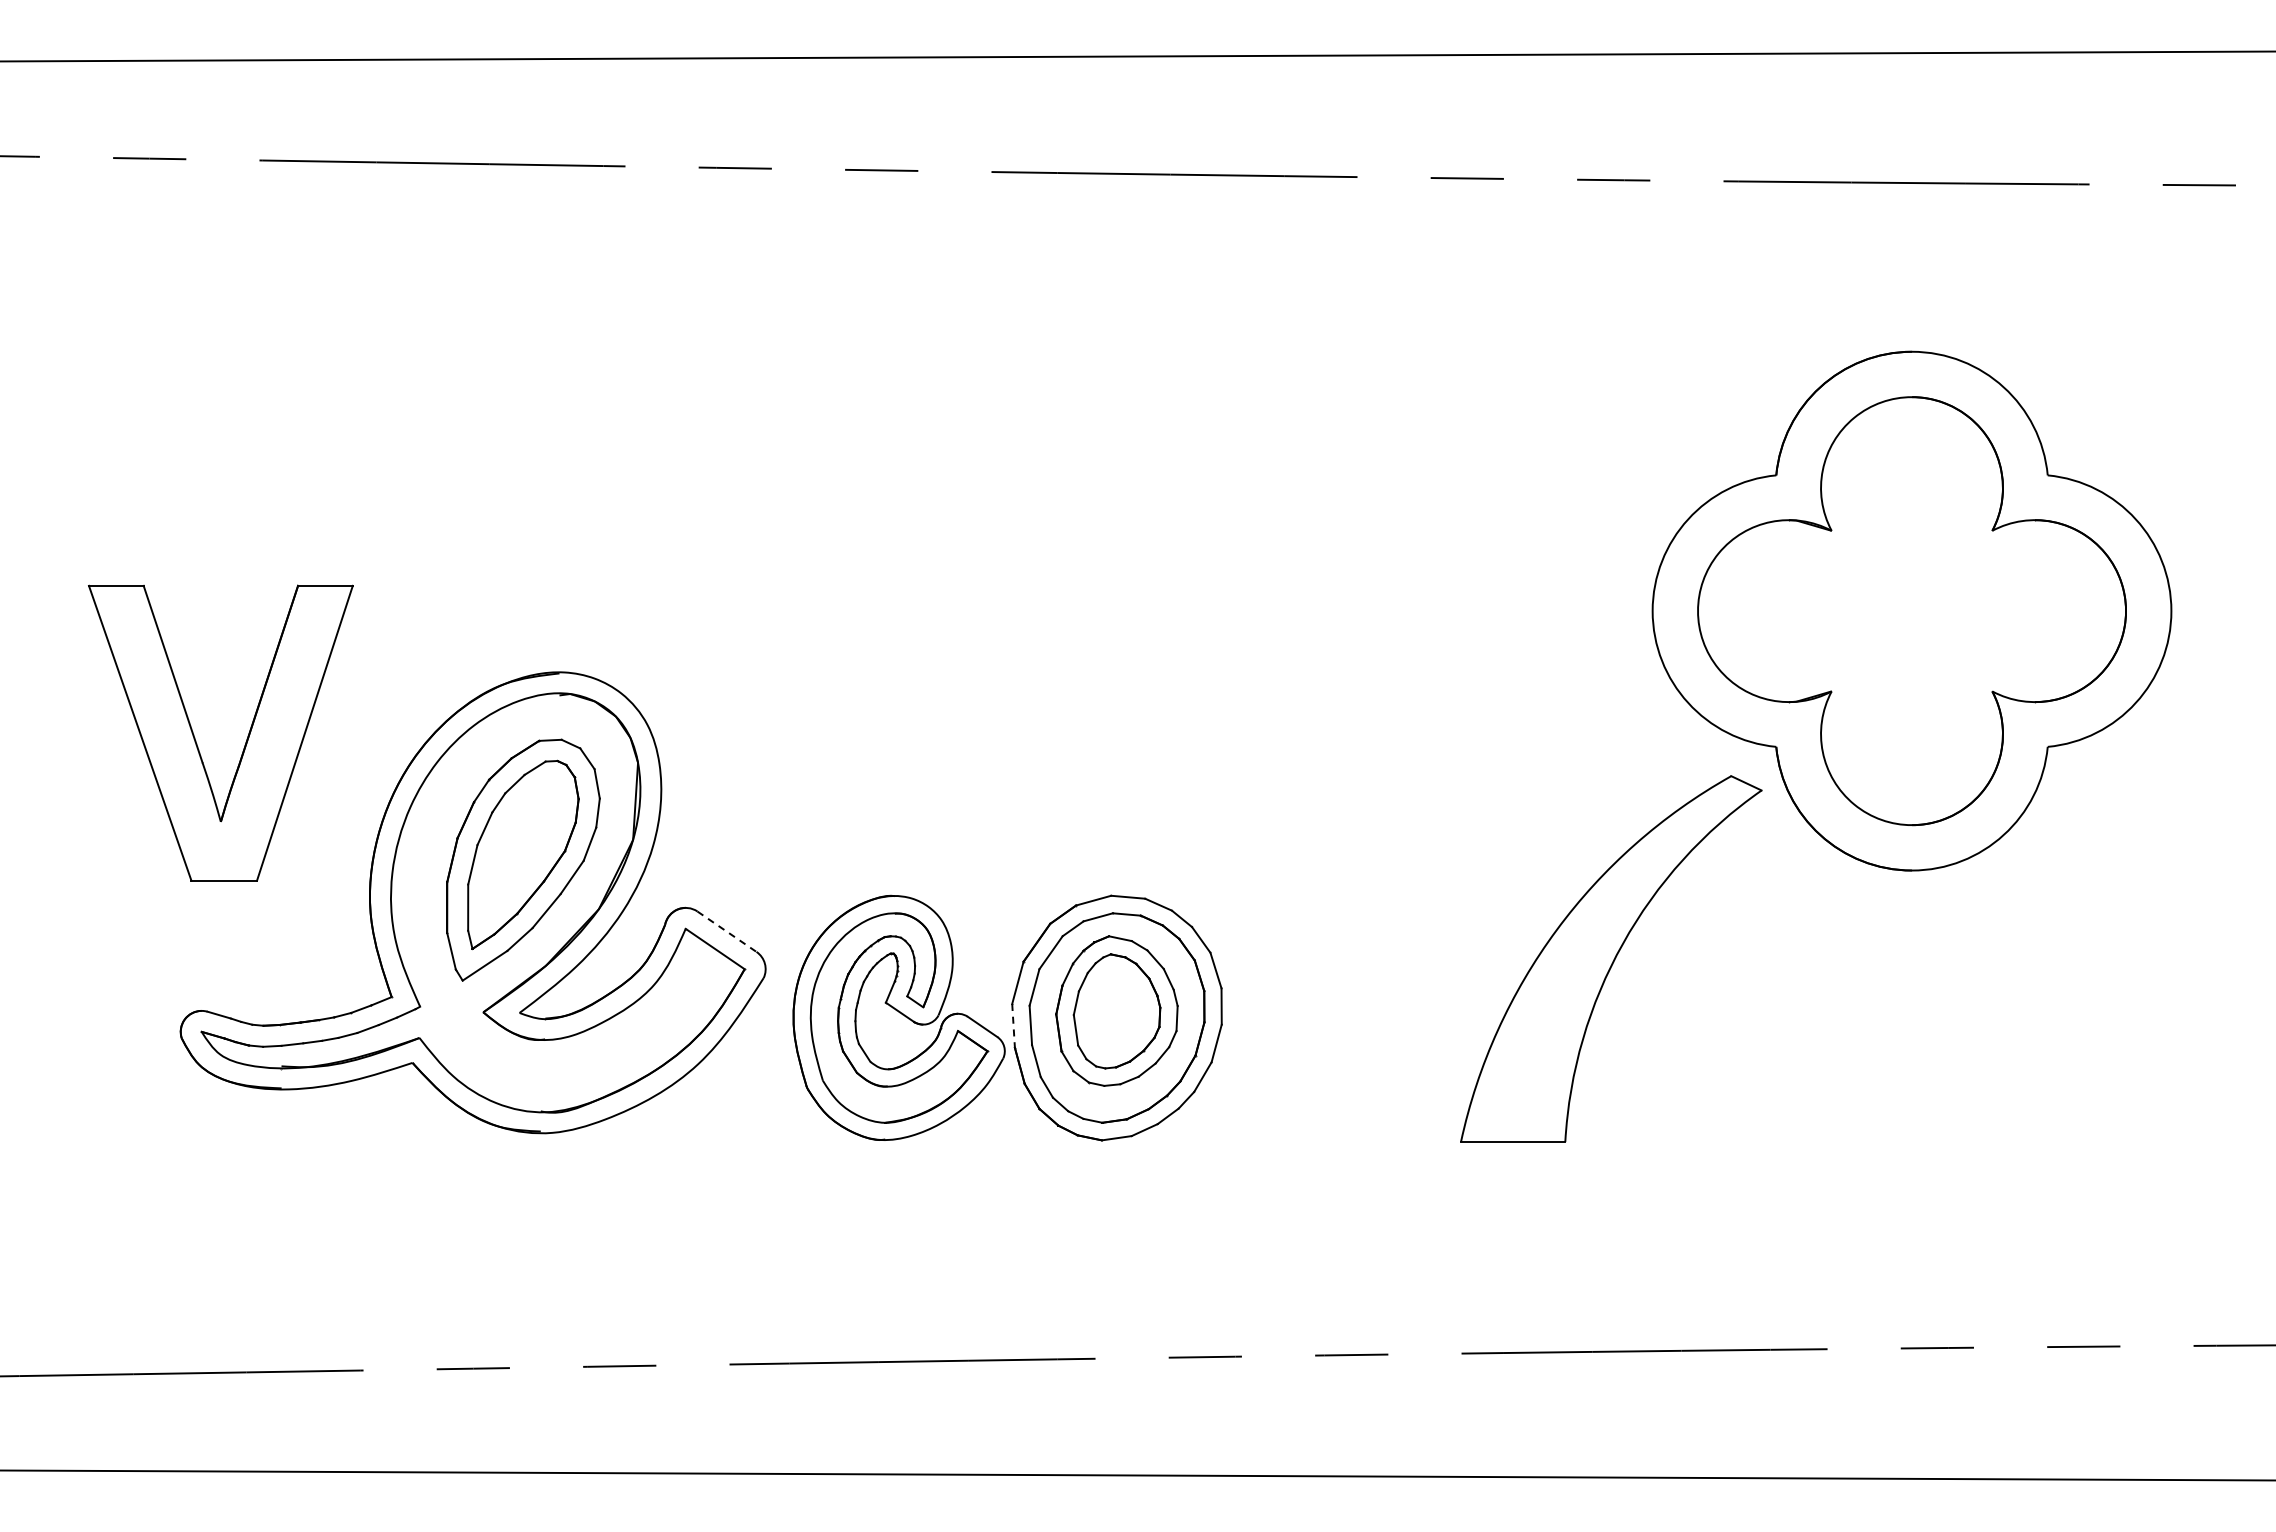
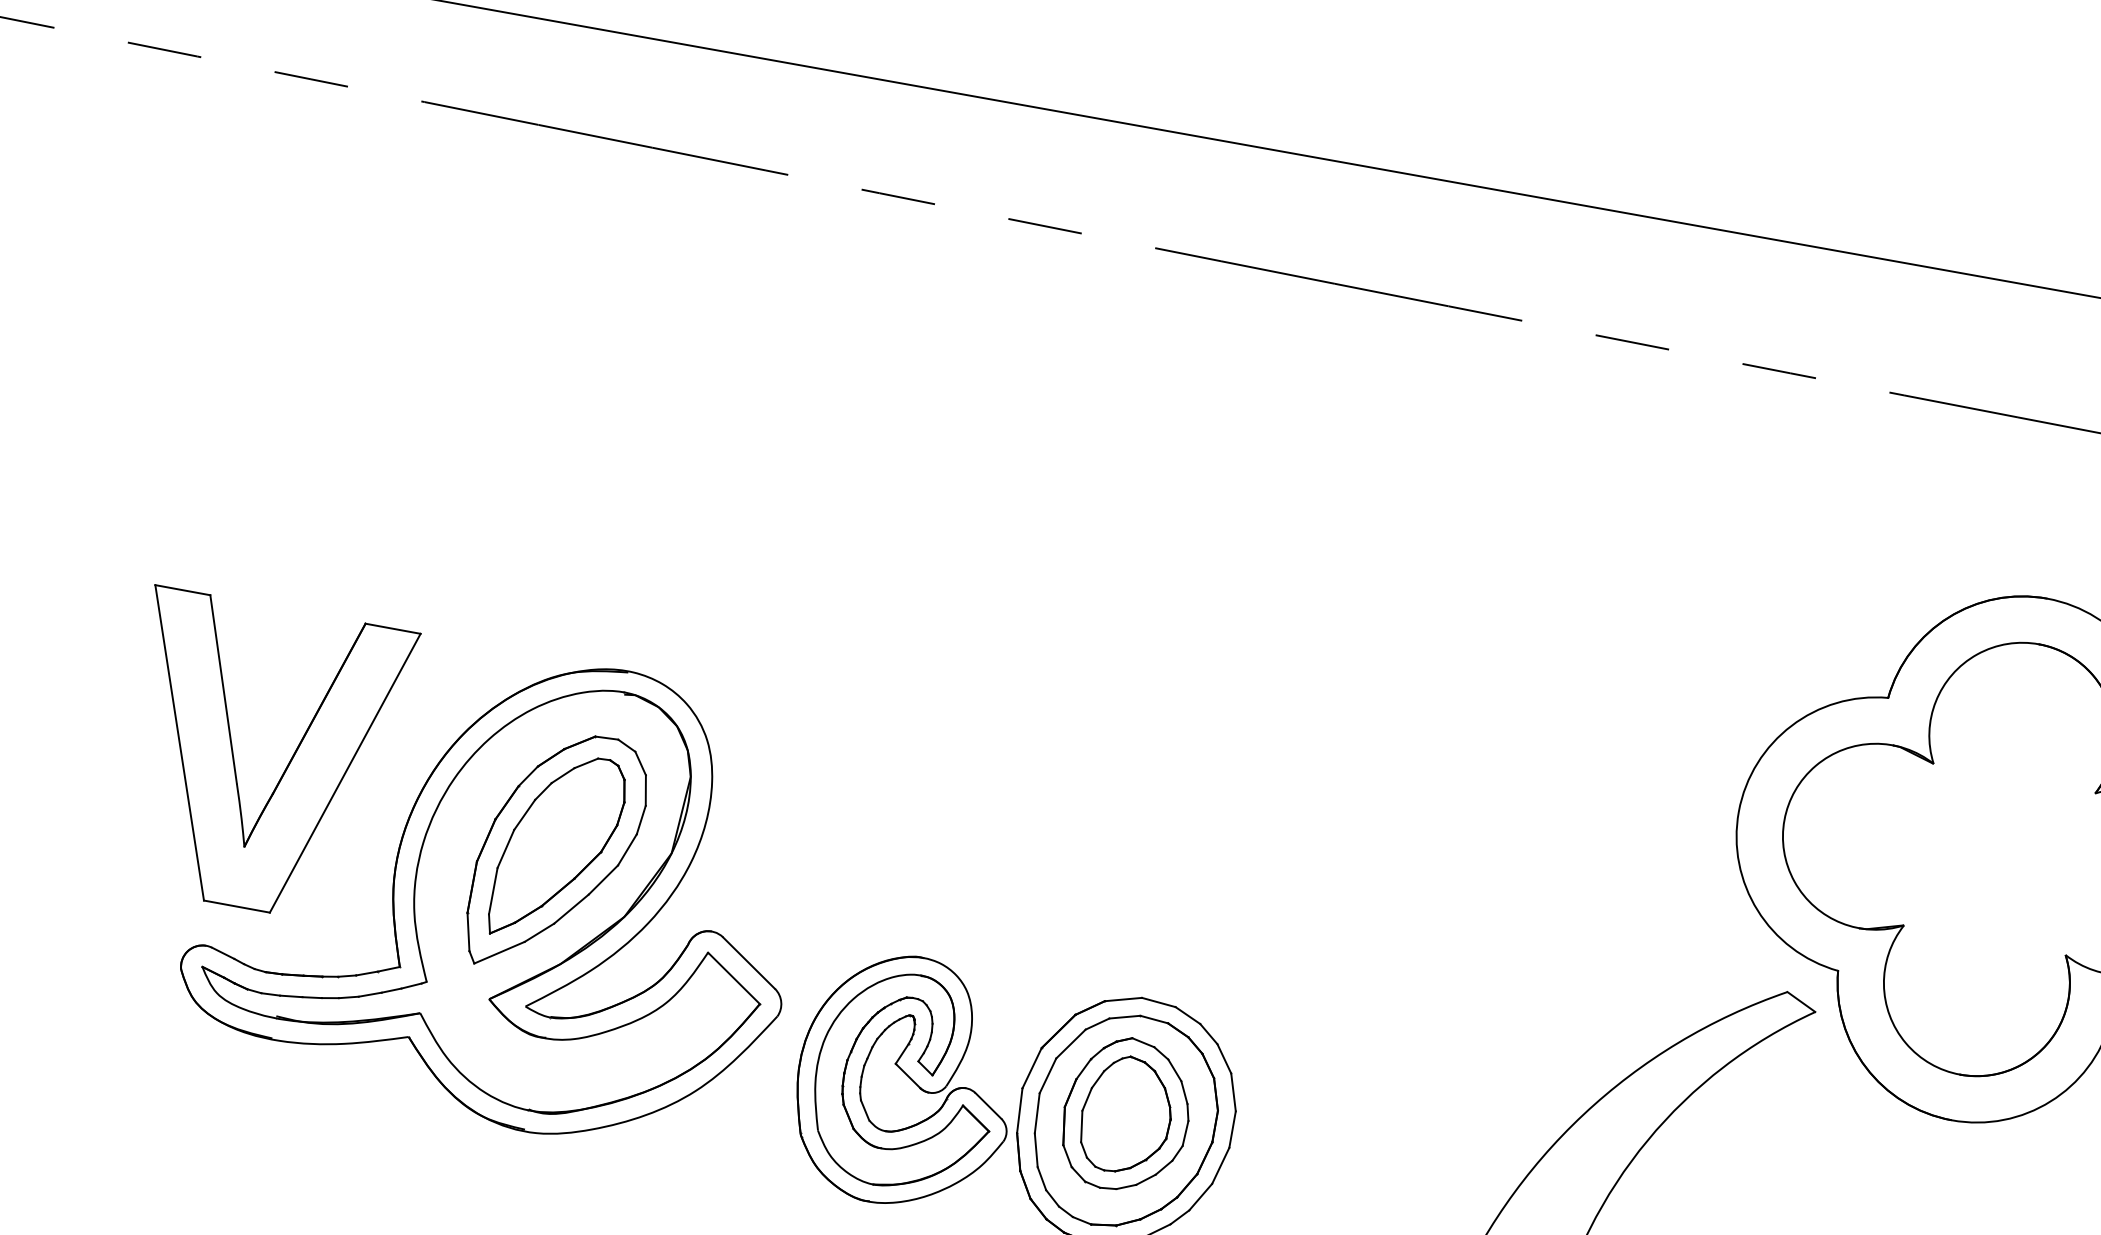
part: (196, 740) -> (234, 760), moved
line: (727, 931) -> (749, 962), dashed -> solid
line: (1013, 1026) -> (1019, 1111), dashed -> solid

